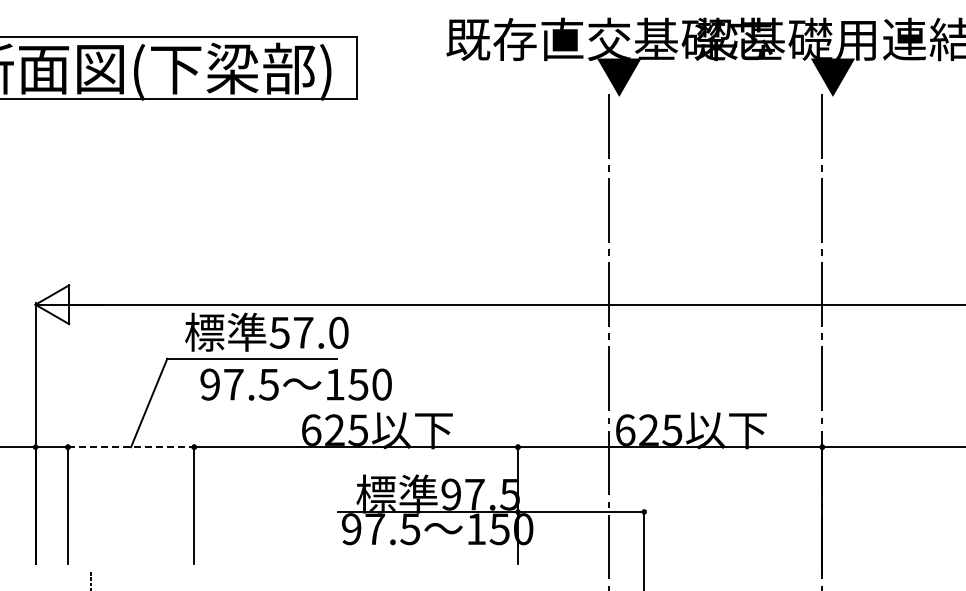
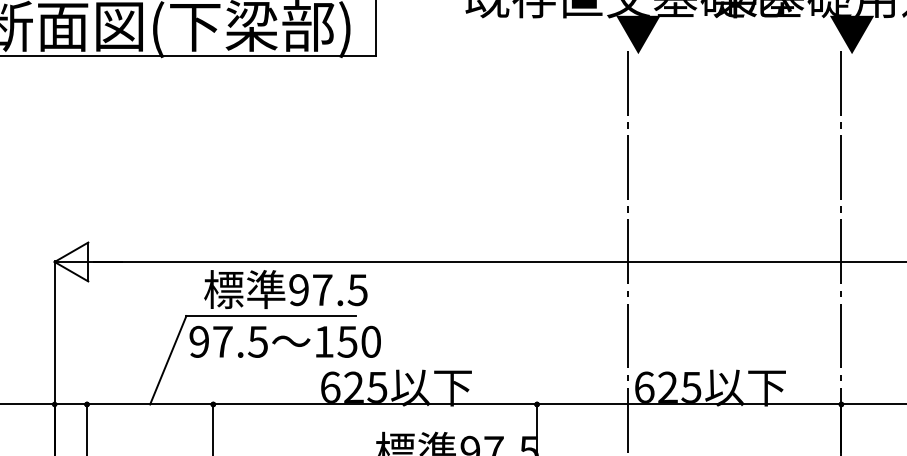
text: (308, 332) -> (327, 289), 57.0 -> 97.5
text: (295, 384) -> (284, 341), moved
line: (131, 447) -> (150, 404), dashed -> solid

